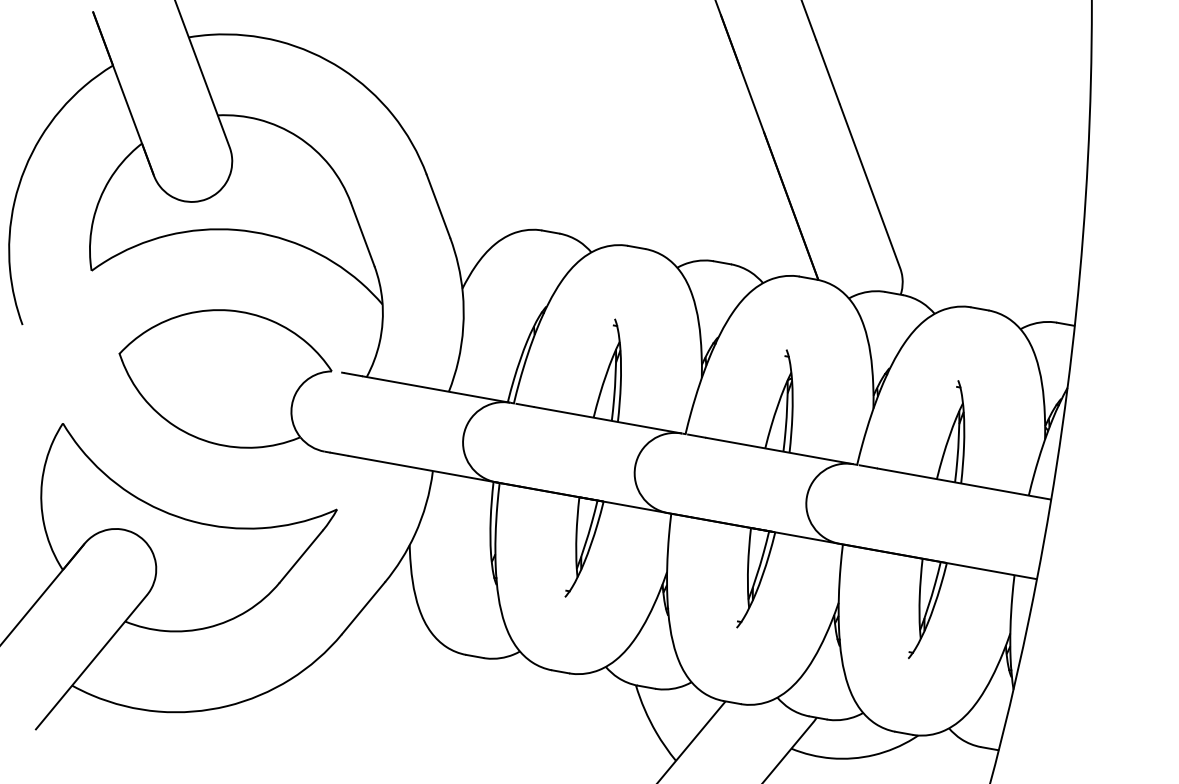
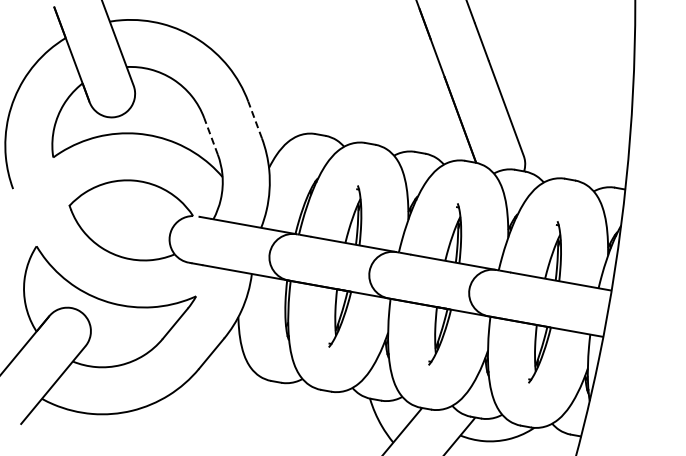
line: (439, 207) -> (255, 120), solid -> dashed
line: (363, 234) -> (211, 136), solid -> dashed

